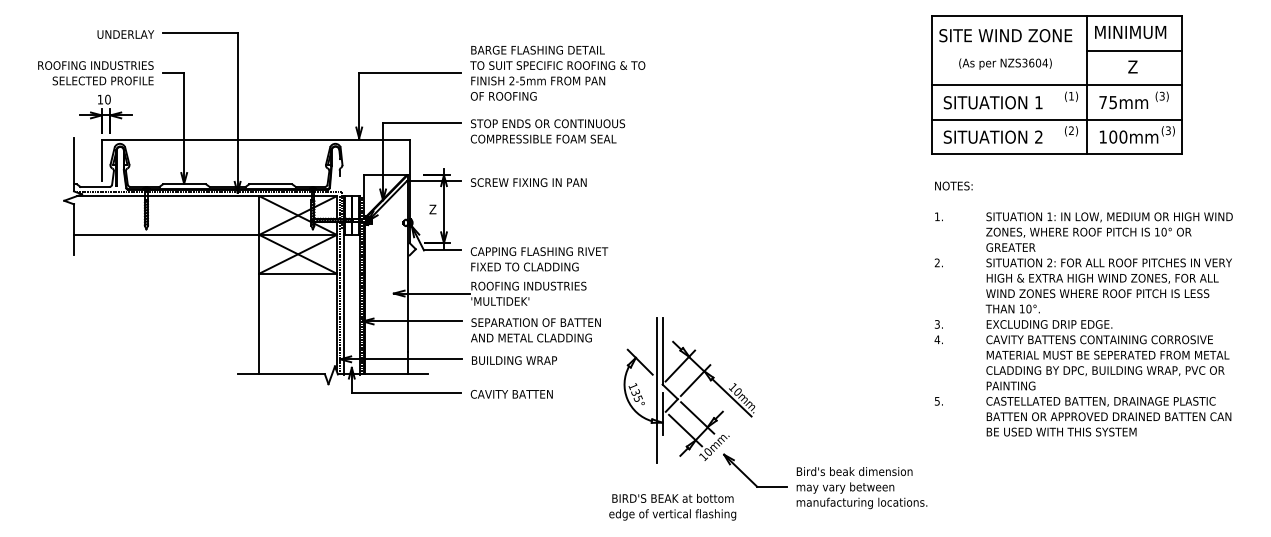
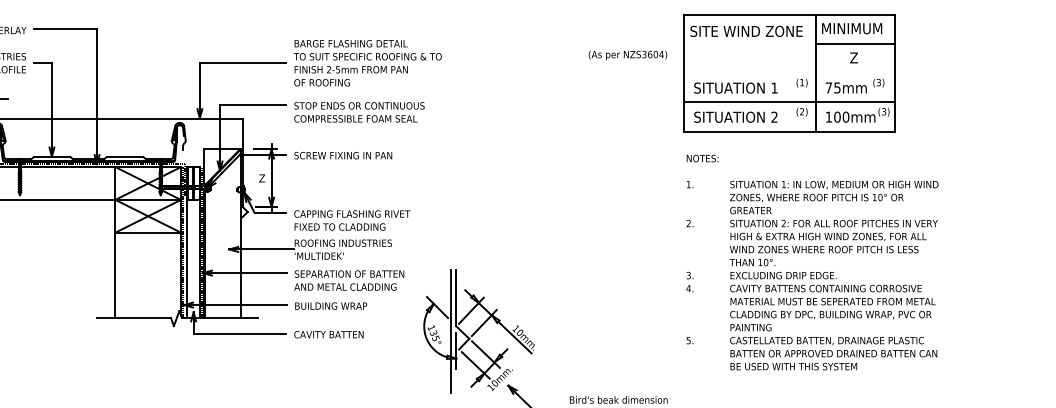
text: (1005, 63) -> (627, 54), moved
line: (1056, 85) -> (789, 73), removed

